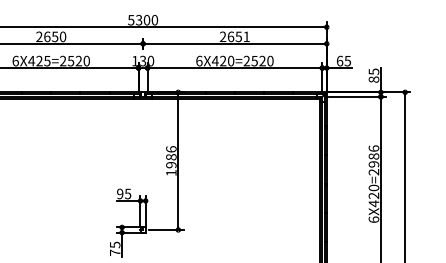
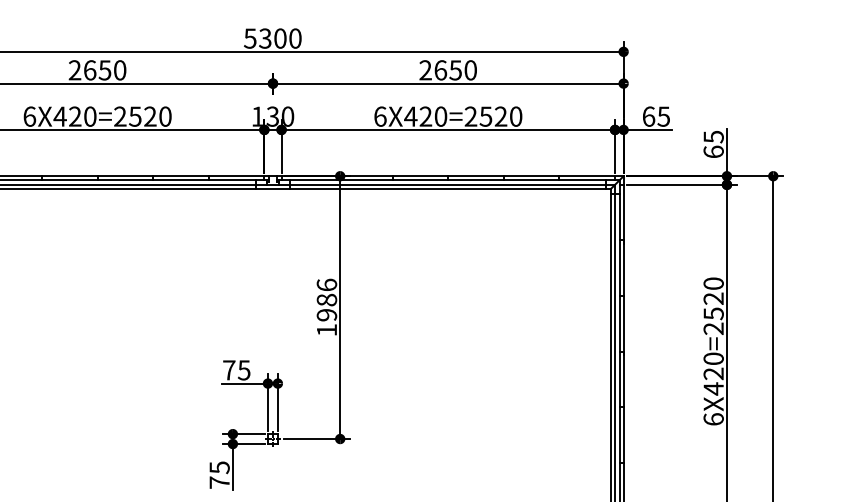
text: (246, 36) -> (470, 69), 2651 -> 2650
text: (47, 60) -> (90, 115), 6X425=2520 -> 6X420=2520
text: (373, 79) -> (712, 151), 85 -> 65
text: (373, 156) -> (712, 298), 6X420=2986 -> 6X420=2520
text: (120, 193) -> (229, 369), 95 -> 75

